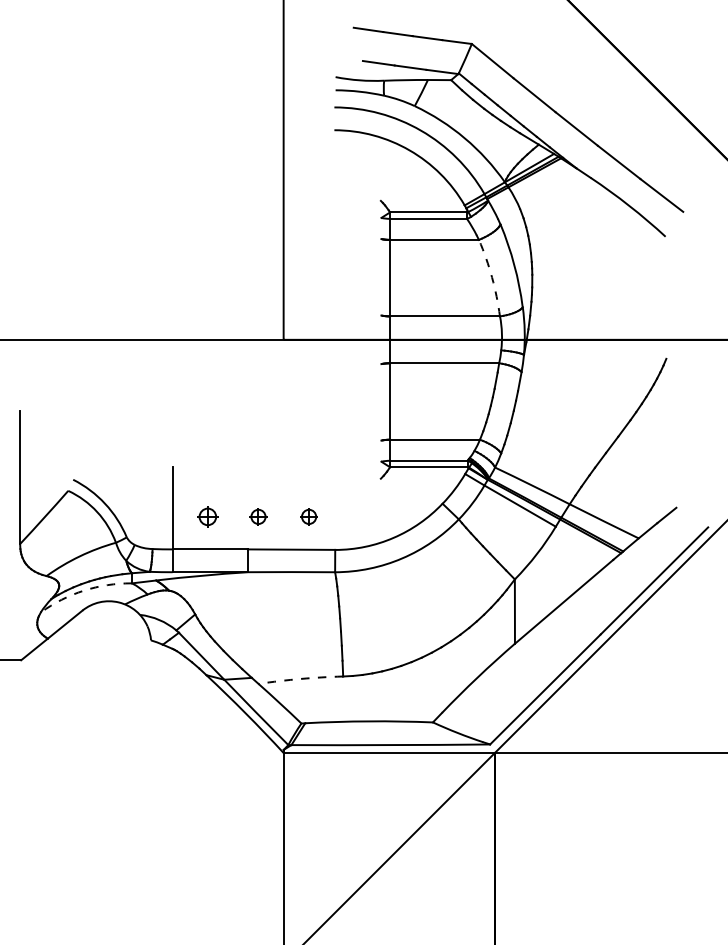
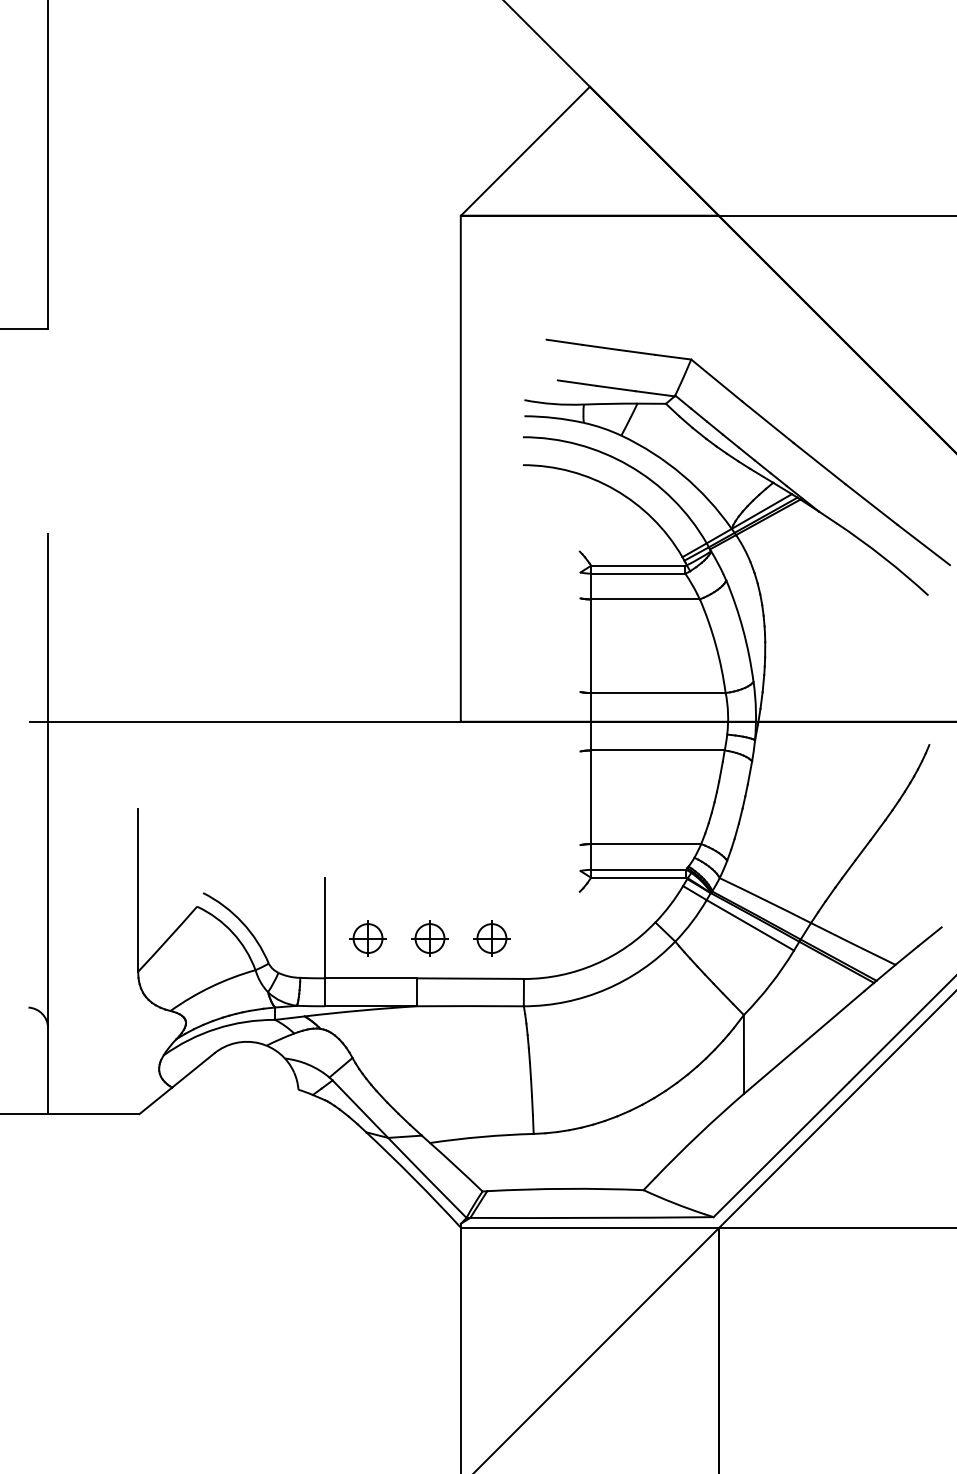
arc: (491, 277) -> (715, 645), dashed -> solid
part: (207, 516) -> (367, 938), size x1.43
part: (258, 516) -> (429, 938), size x1.67
part: (308, 516) -> (491, 938), size x1.67
arc: (84, 590) -> (216, 1028), dashed -> solid
arc: (300, 678) -> (481, 1136), dashed -> solid

